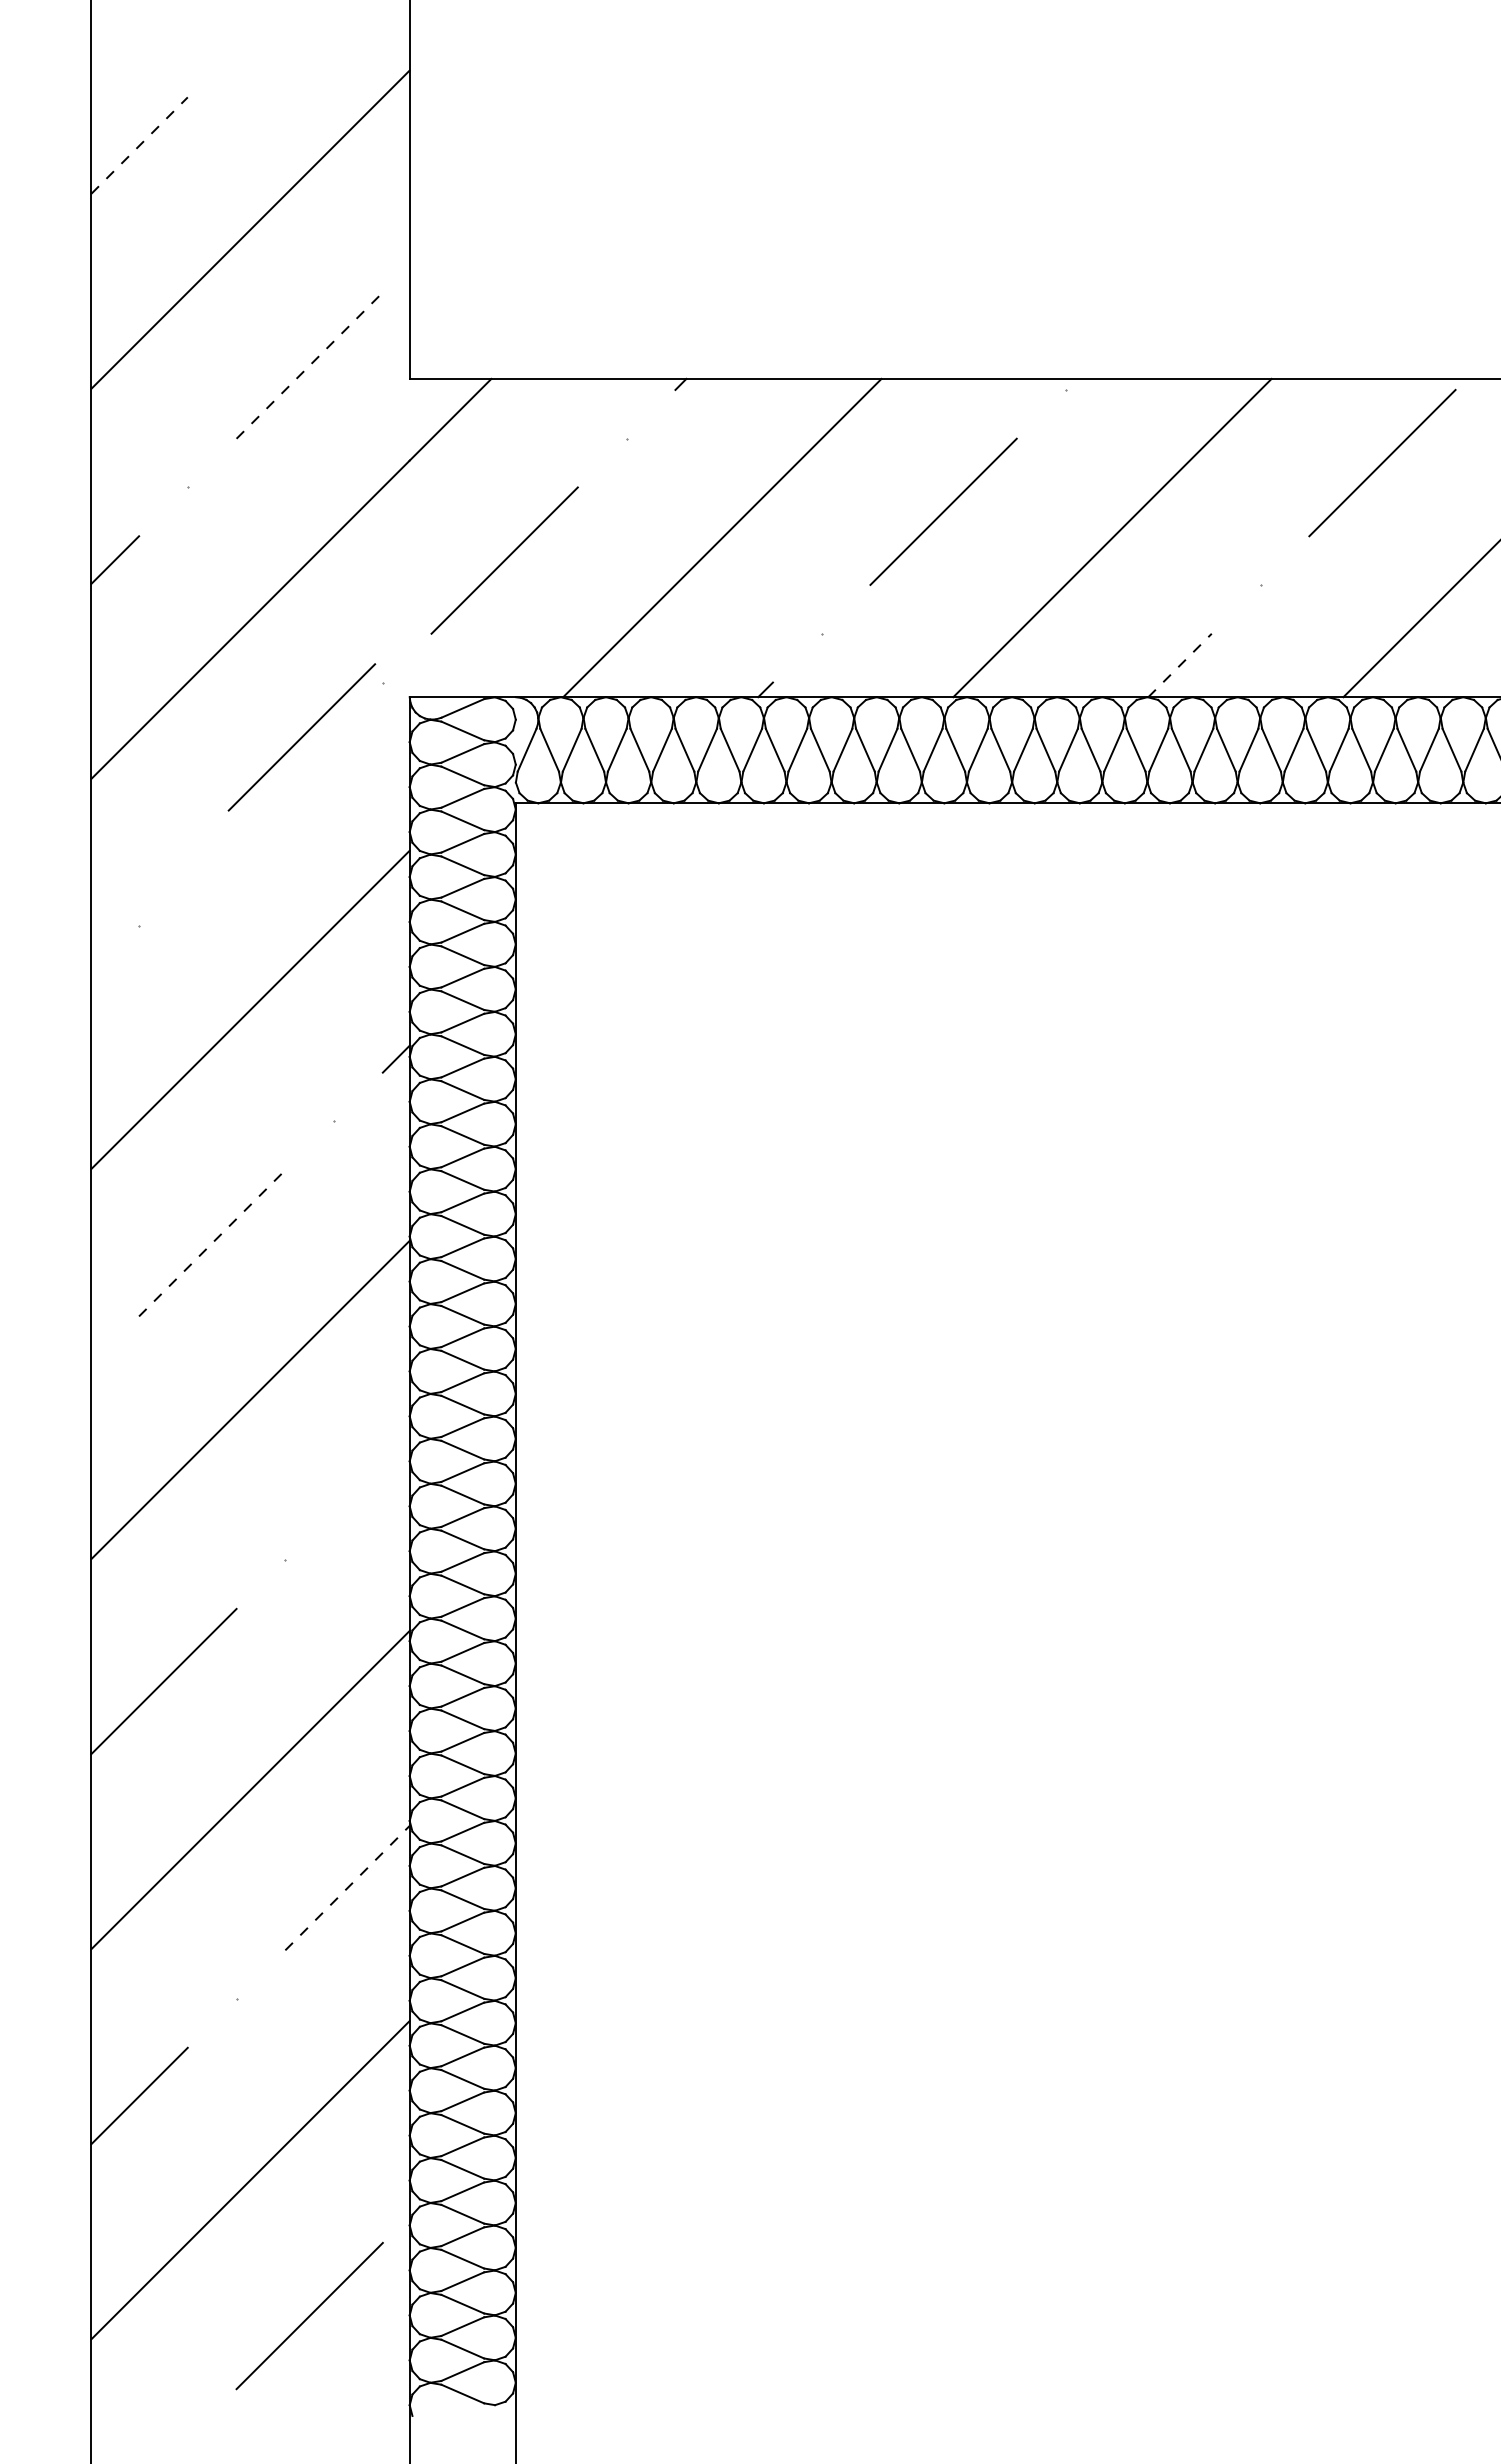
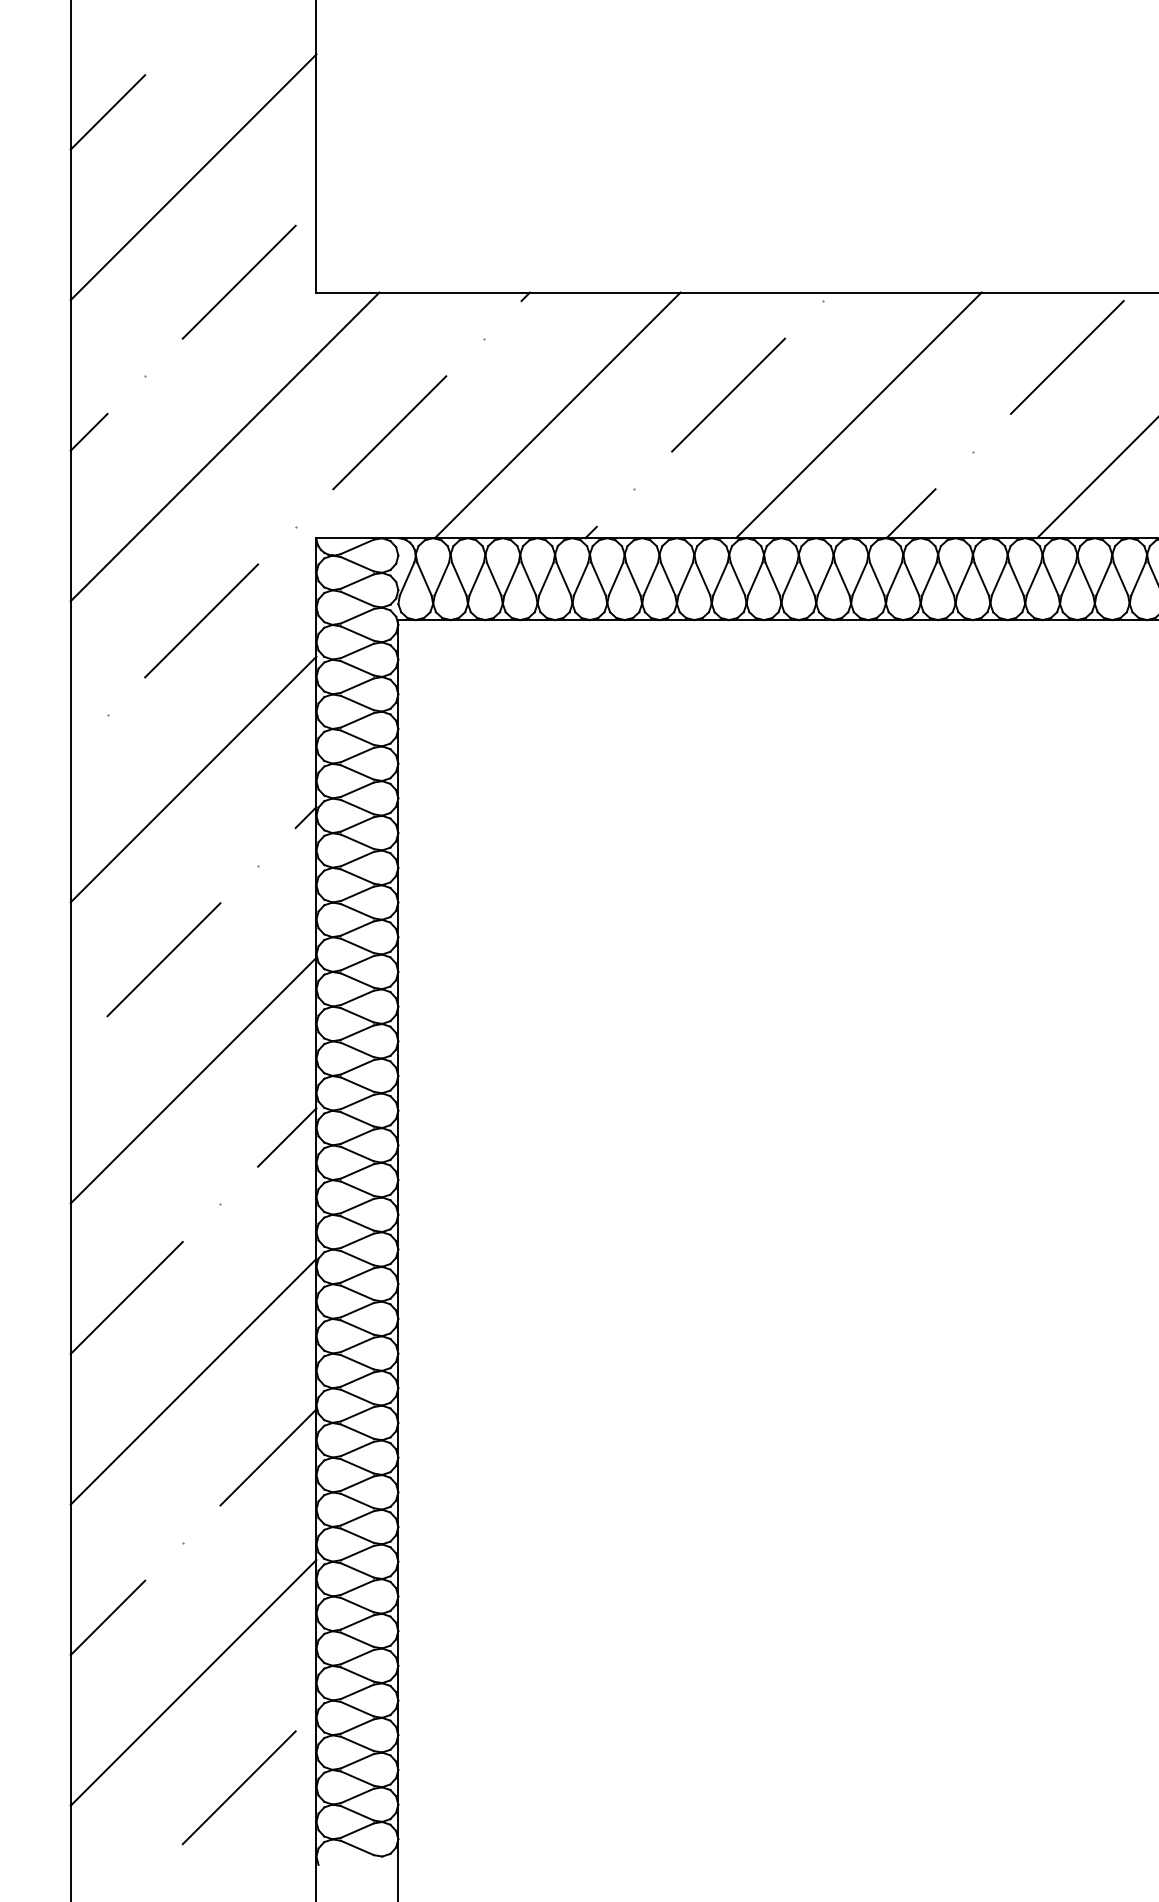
line: (139, 145) -> (107, 112), dashed -> solid
line: (310, 365) -> (239, 282), dashed -> solid
line: (1180, 665) -> (911, 513), dashed -> solid
line: (301, 737) -> (201, 621), moved
line: (212, 1242) -> (164, 959), dashed -> solid
line: (371, 1473) -> (286, 1137), added
line: (347, 1888) -> (268, 1457), dashed -> solid

